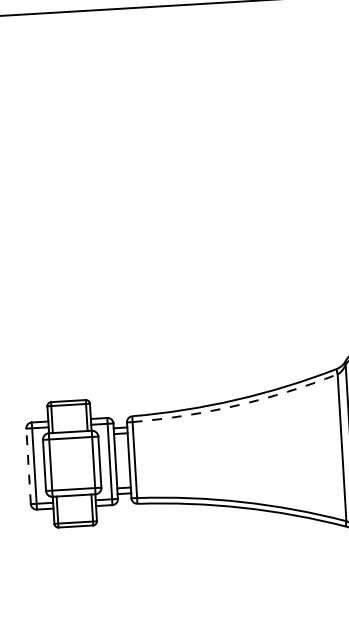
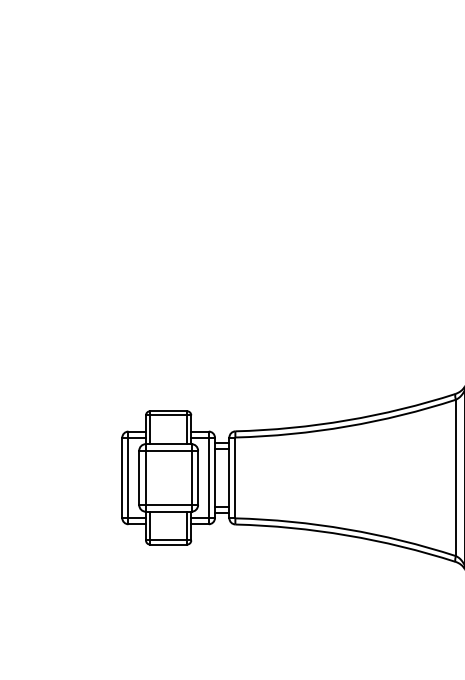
arc: (237, 405) -> (347, 426), dashed -> solid
line: (28, 465) -> (122, 477), dashed -> solid

